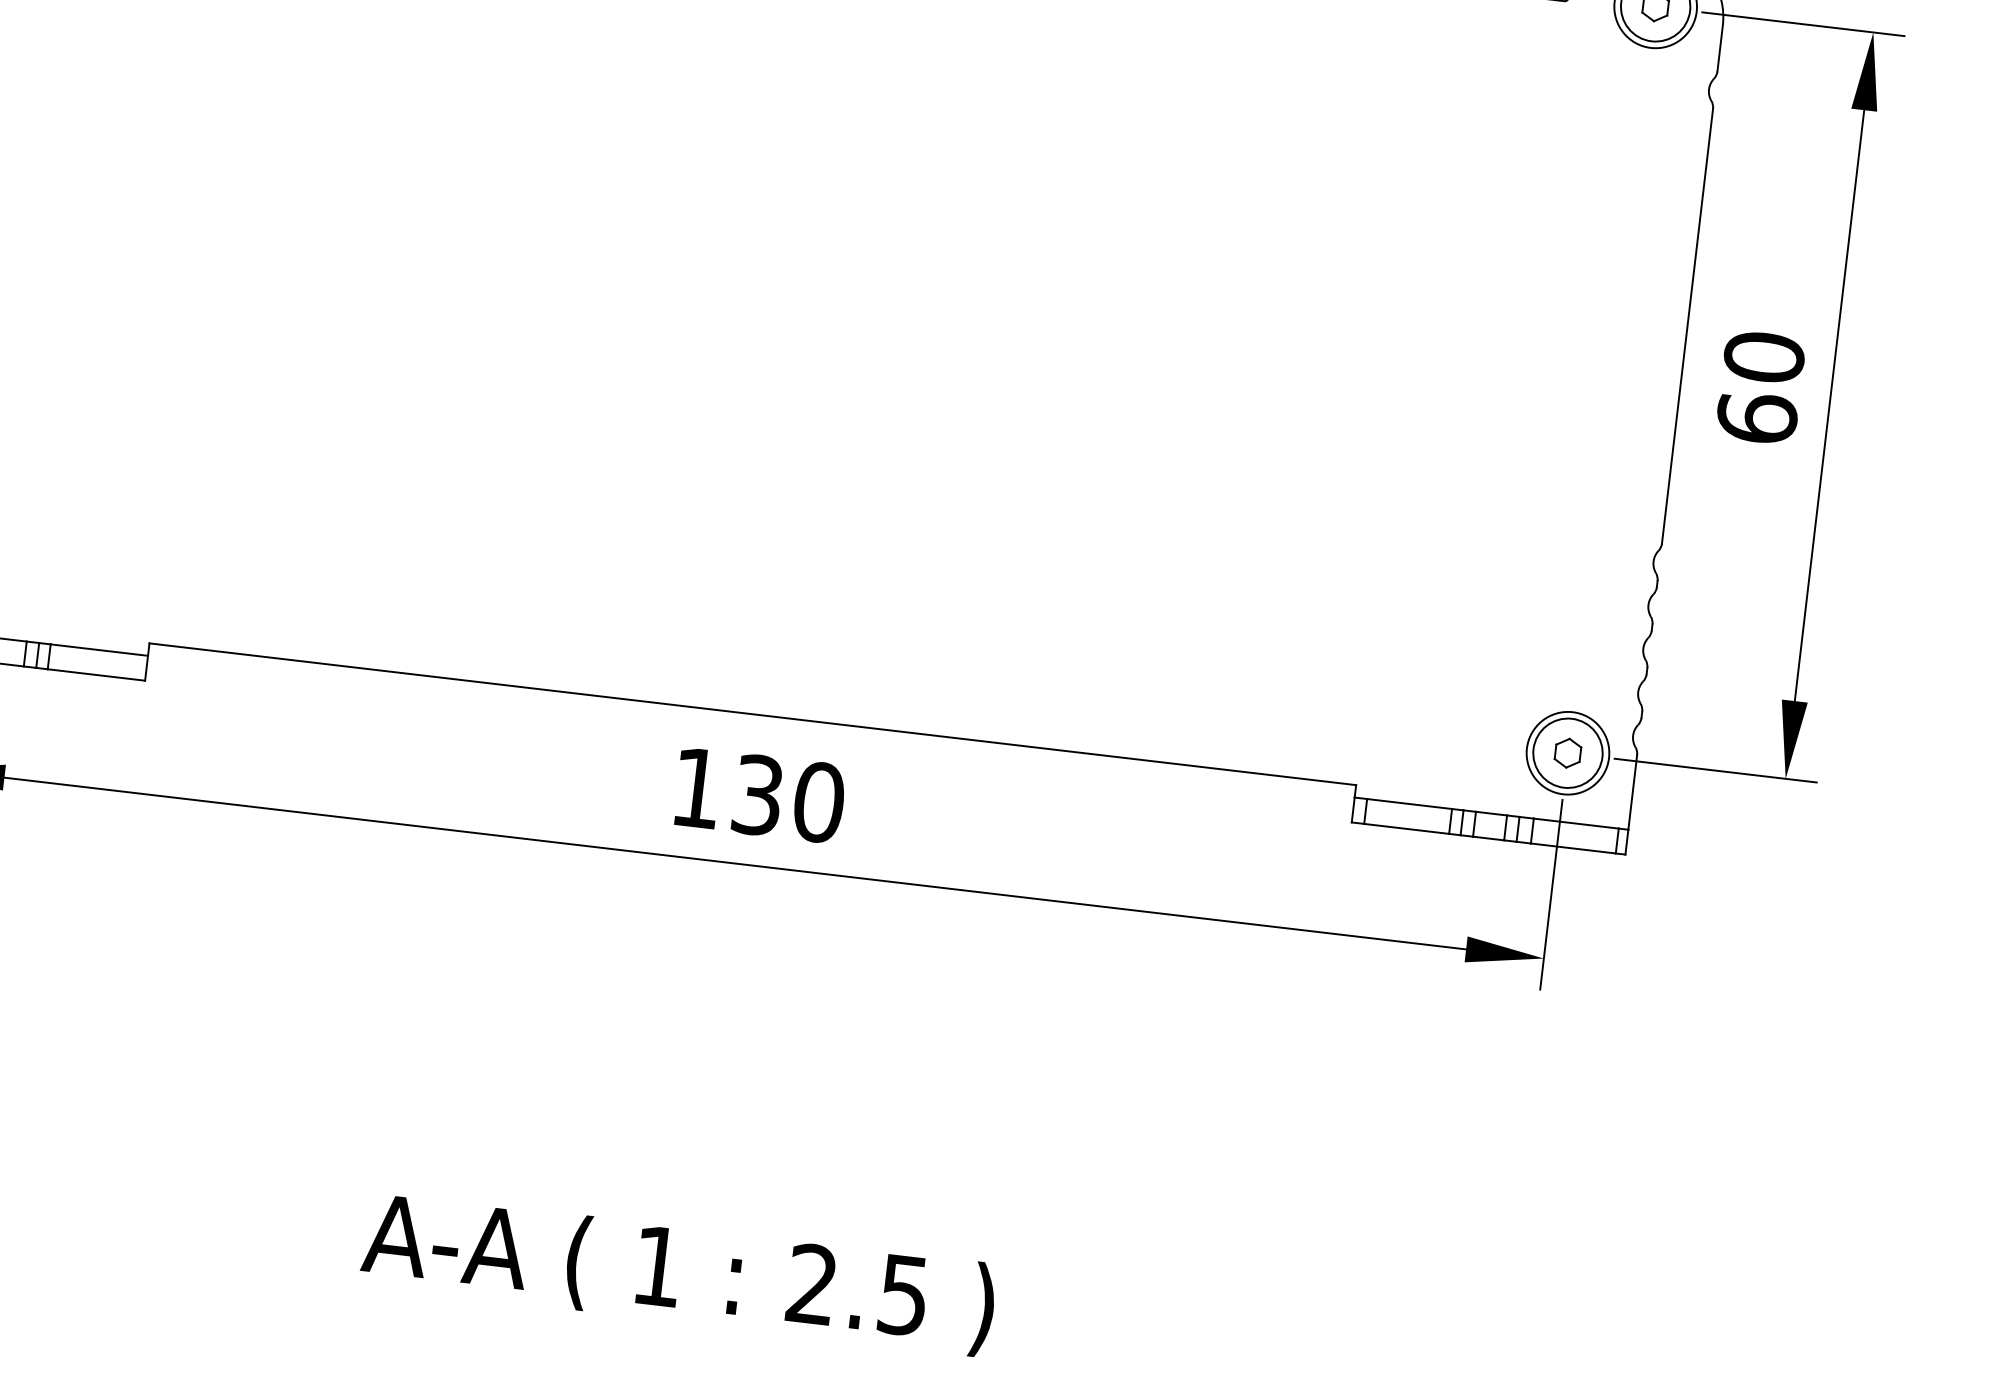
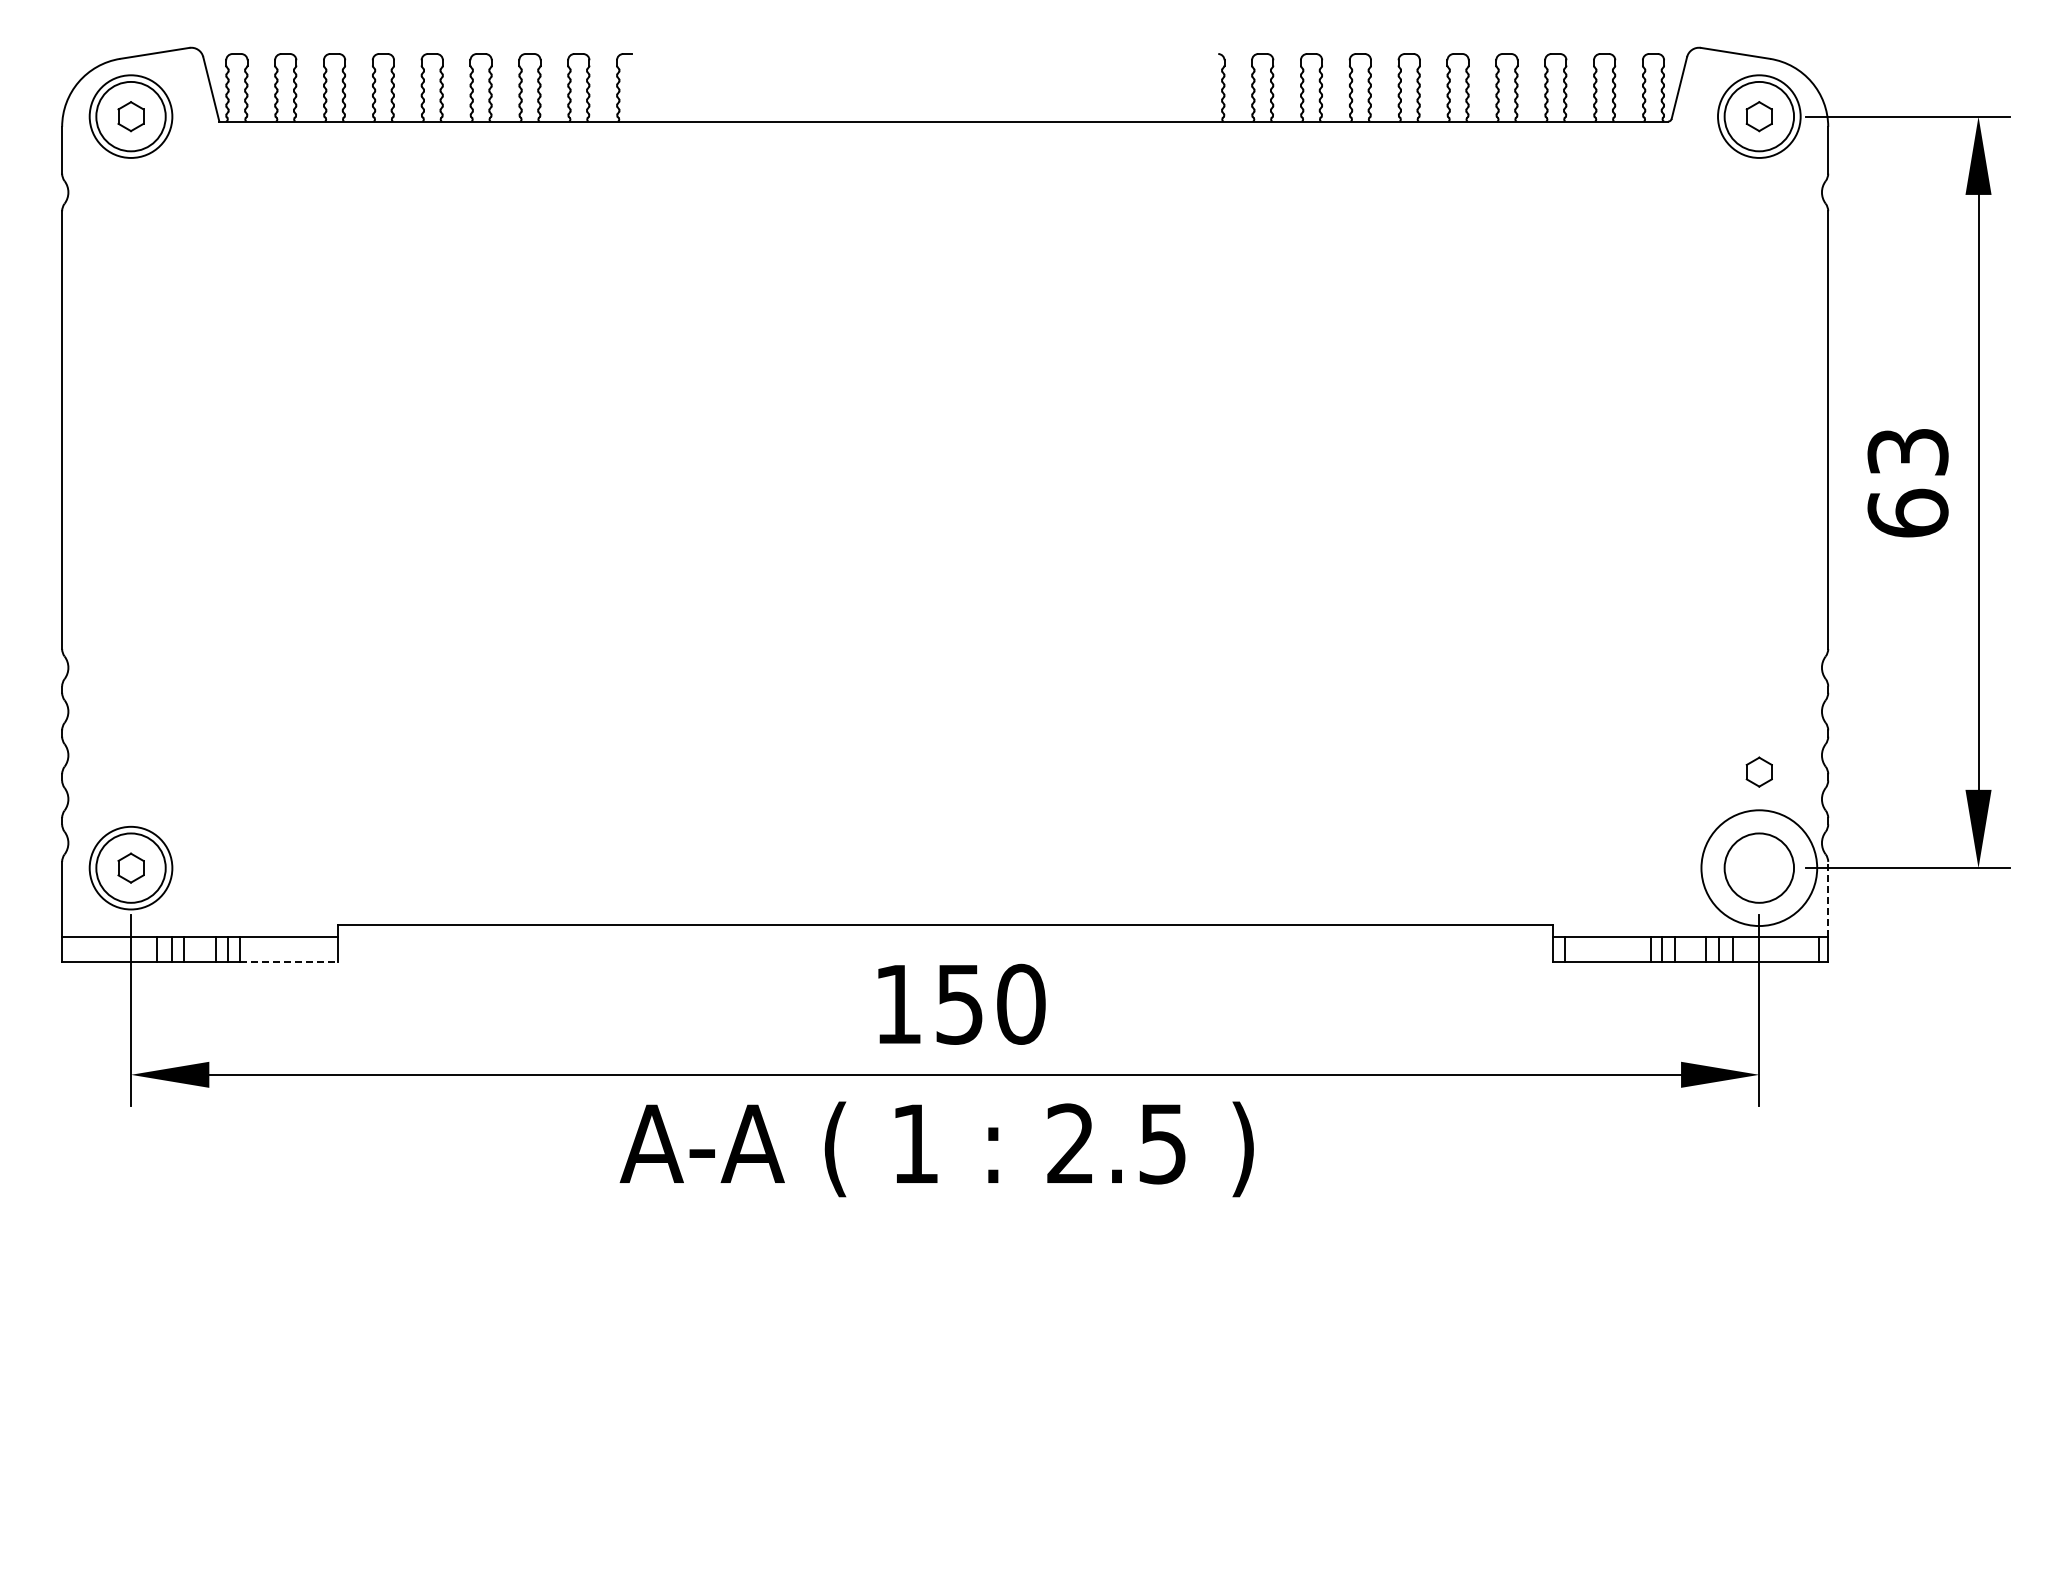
text: (1763, 356) -> (1907, 451), 60 -> 63
line: (97, 675) -> (289, 962), solid -> dashed
part: (1567, 752) -> (1758, 771), moved
circle: (1568, 752) -> (1759, 867), size x1.4
line: (1633, 792) -> (1828, 899), solid -> dashed
text: (757, 794) -> (959, 1003), 130 -> 150
text: (678, 1274) -> (936, 1149), moved

